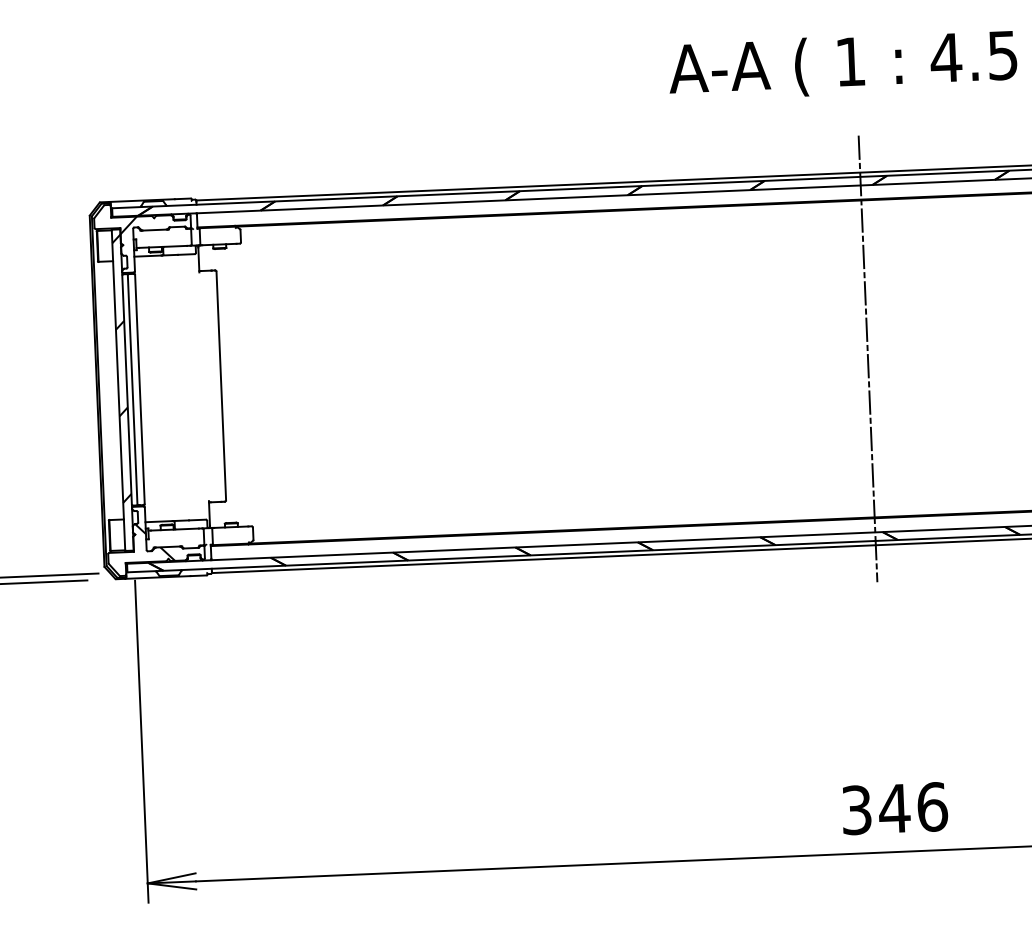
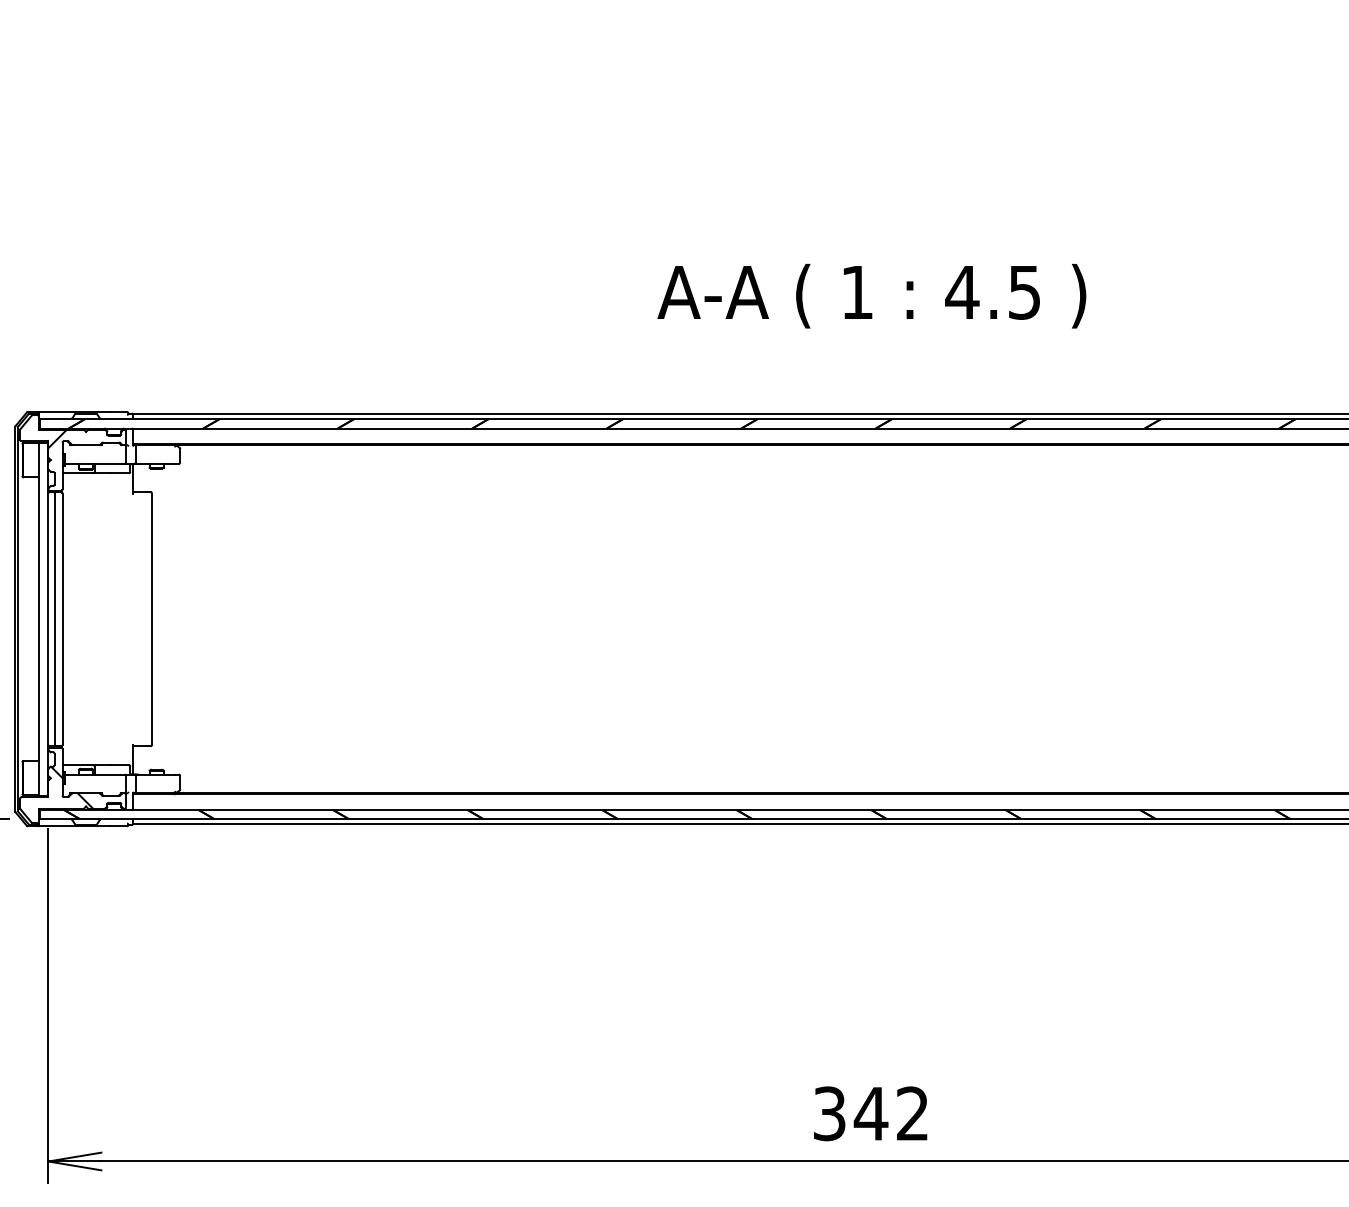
line: (867, 358) -> (862, 618), removed
hatch: (121, 368) -> (43, 595), removed
text: (932, 806) -> (912, 1113), 346 -> 342

